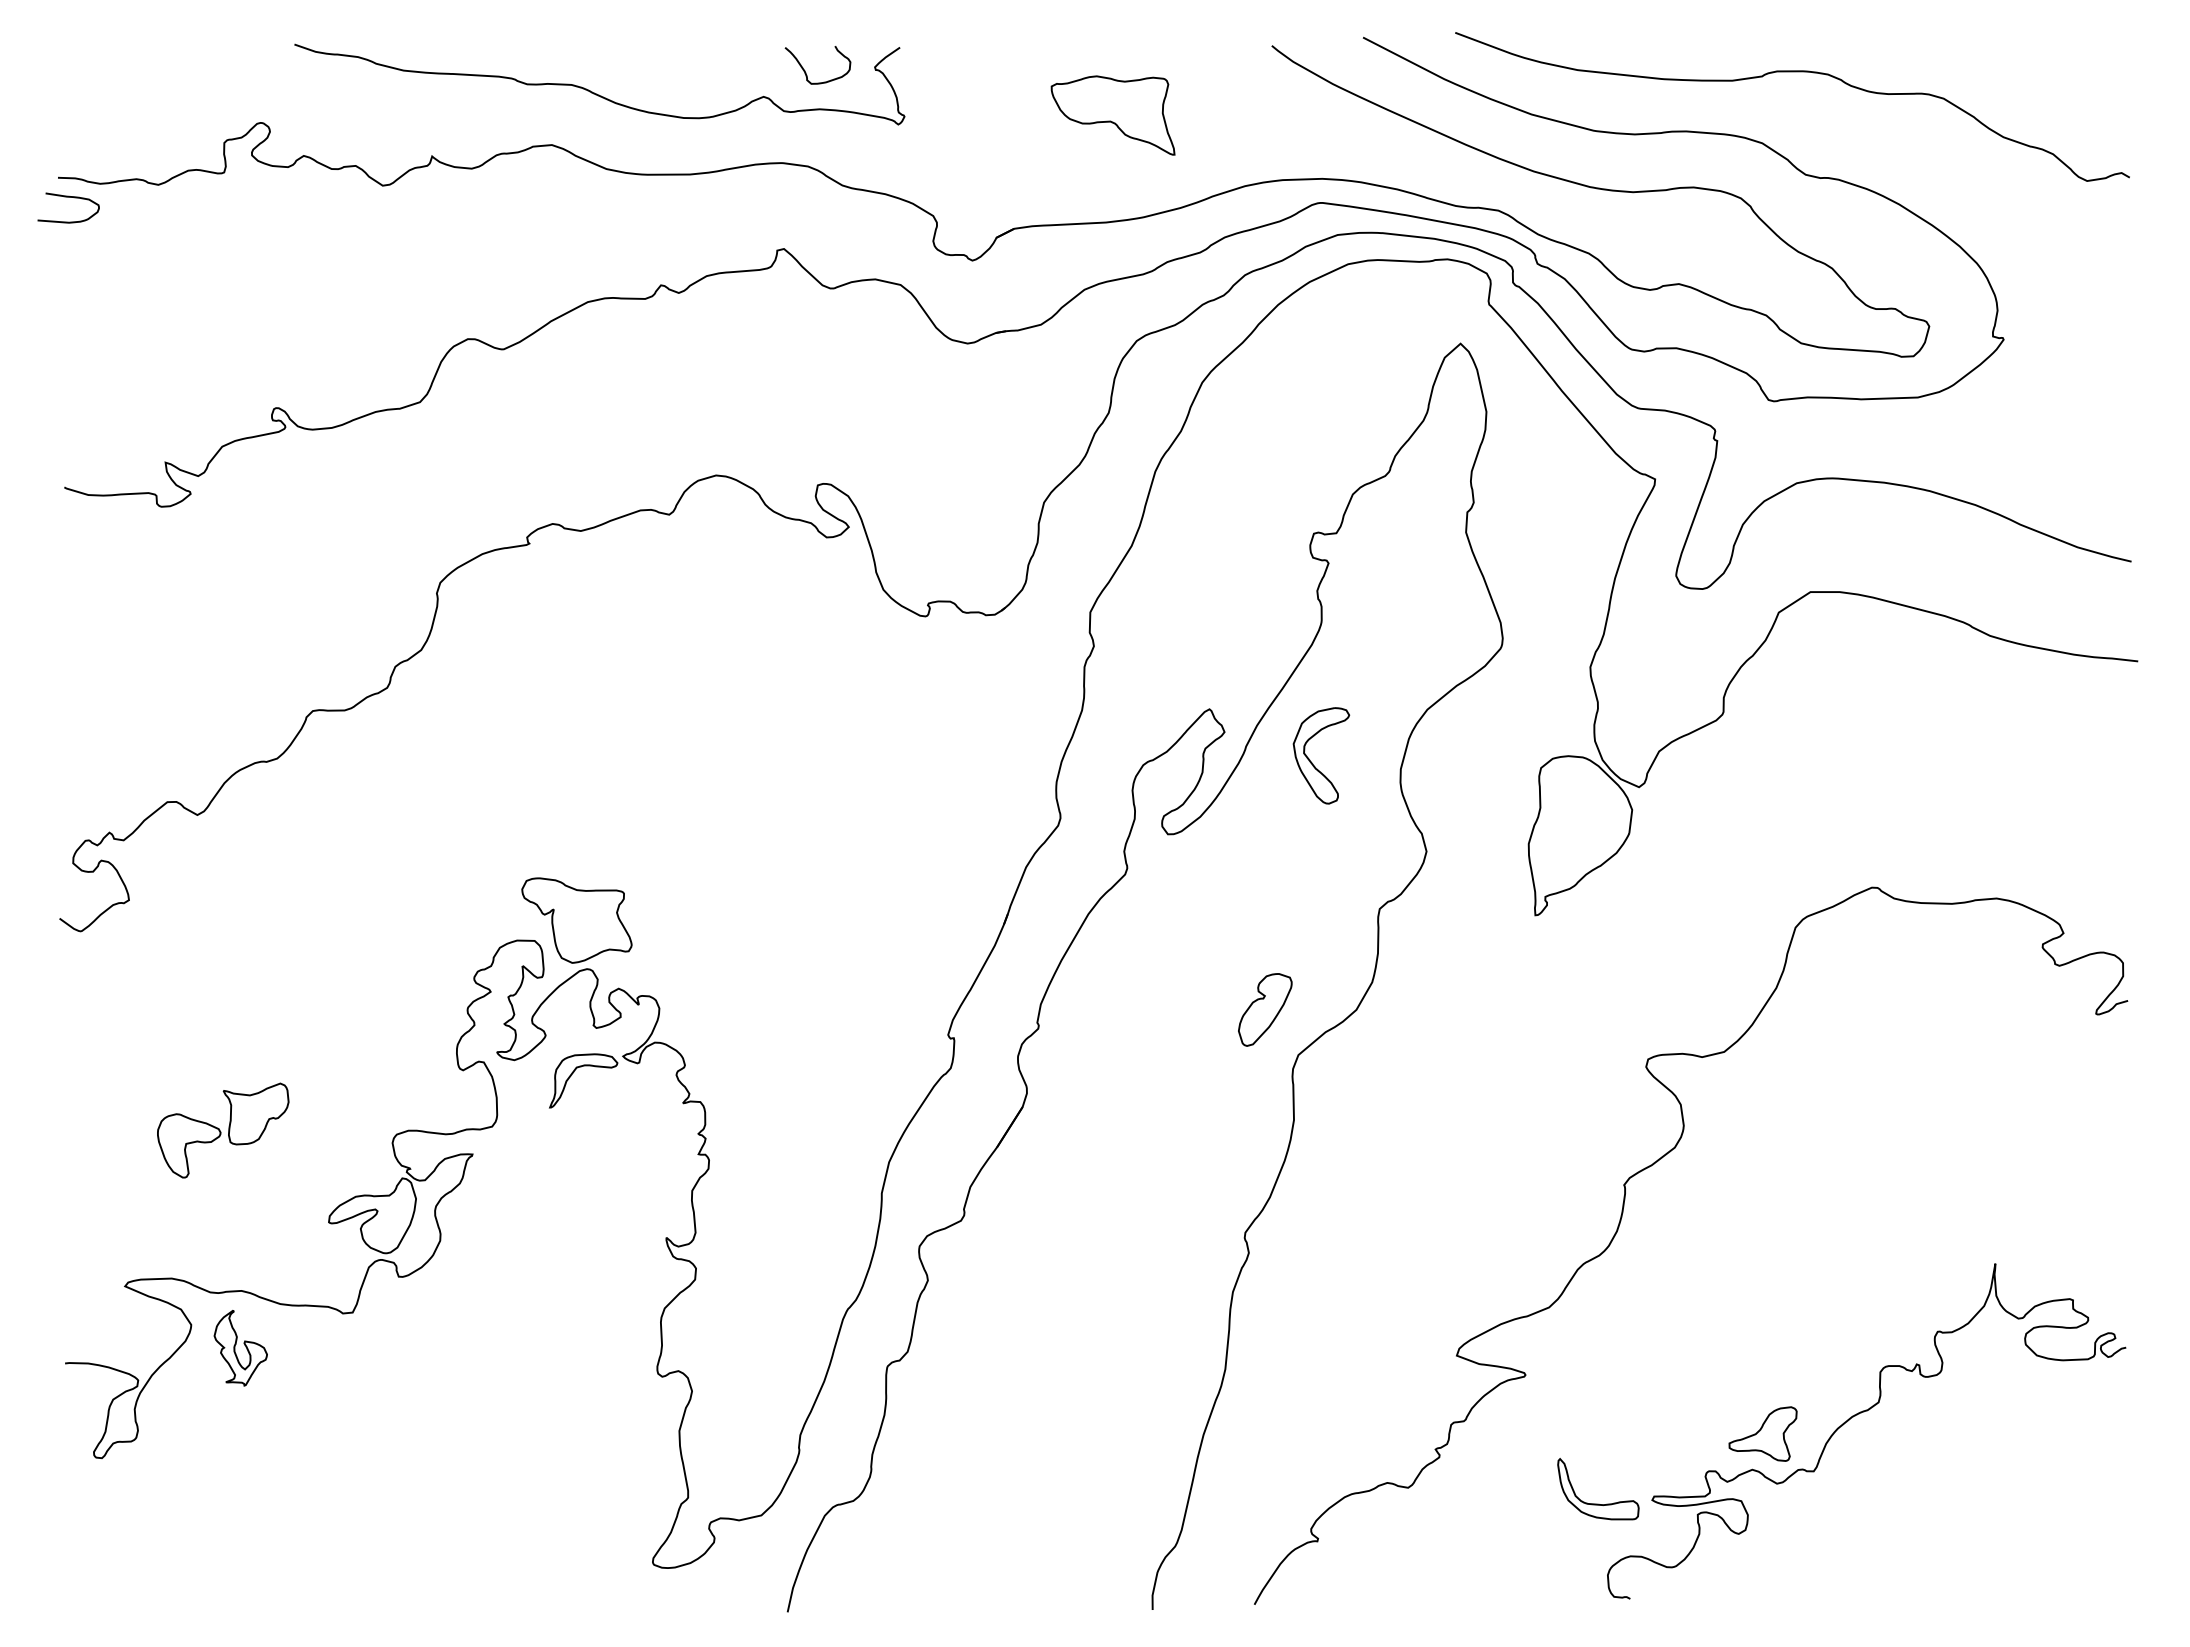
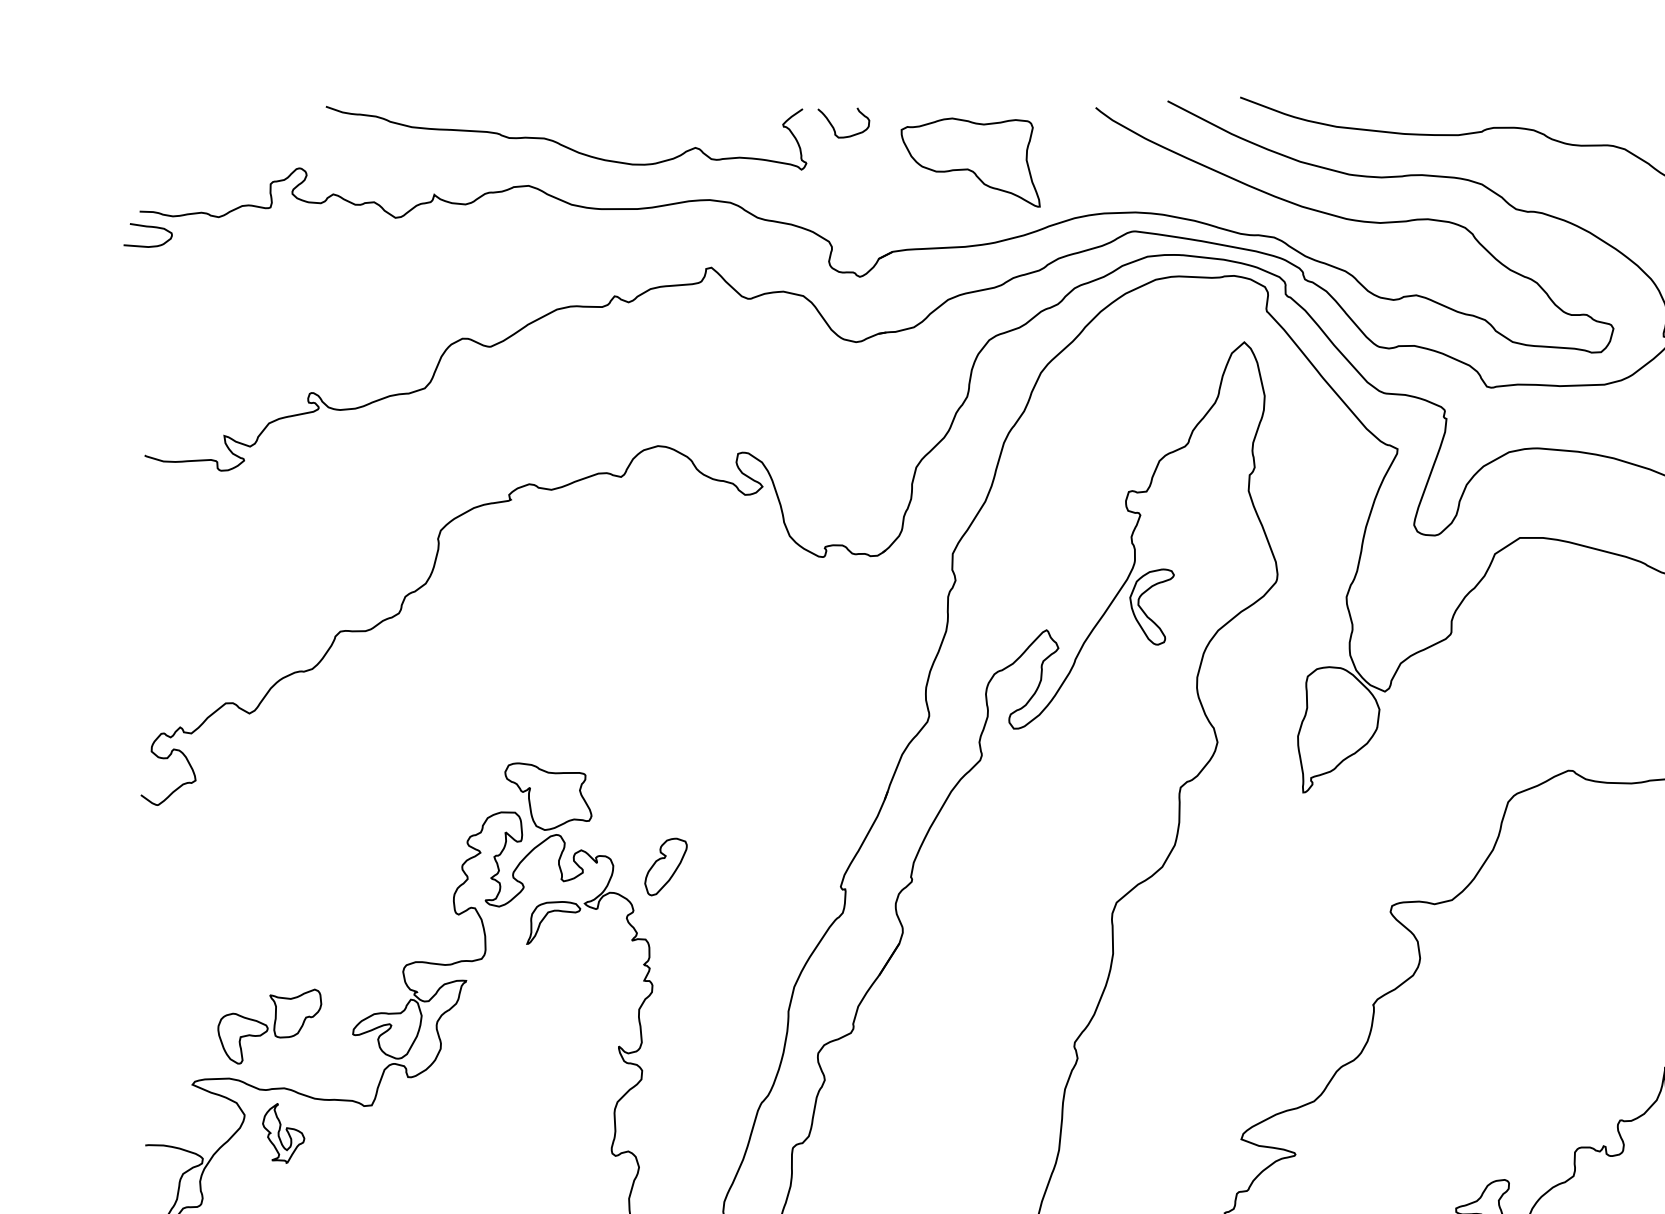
curve: (805, 70) -> (833, 127), moved
part: (1112, 115) -> (970, 162), size x1.43
part: (1312, 762) -> (1145, 612), moved
part: (1265, 1009) -> (666, 866), moved
part: (223, 1130) -> (270, 1026), moved

